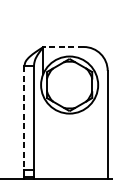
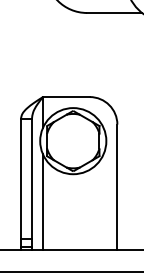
line: (62, 47) -> (65, 97), dashed -> solid
line: (24, 118) -> (20, 179), dashed -> solid
line: (43, 138) -> (42, 202), added

